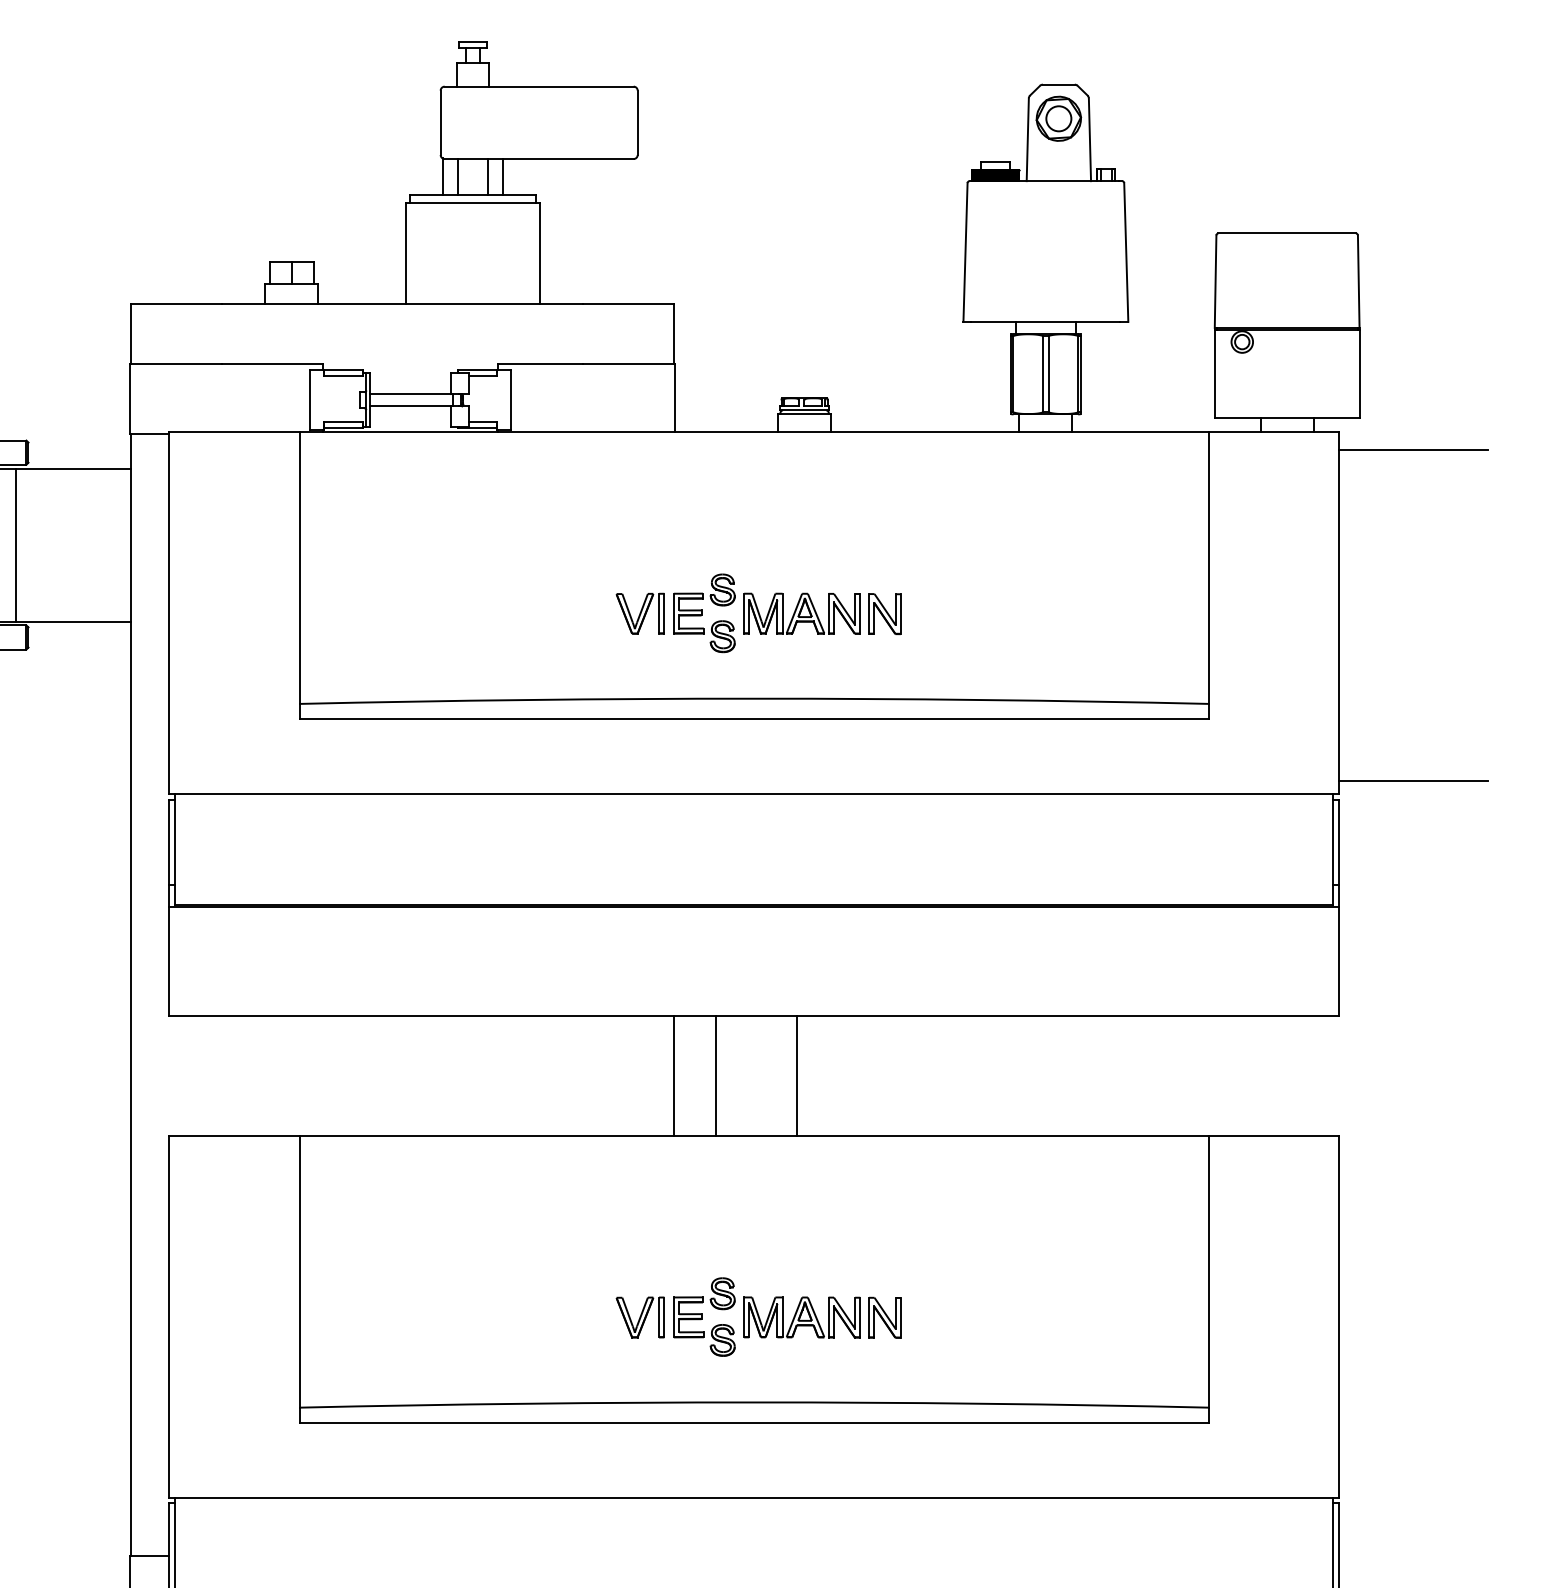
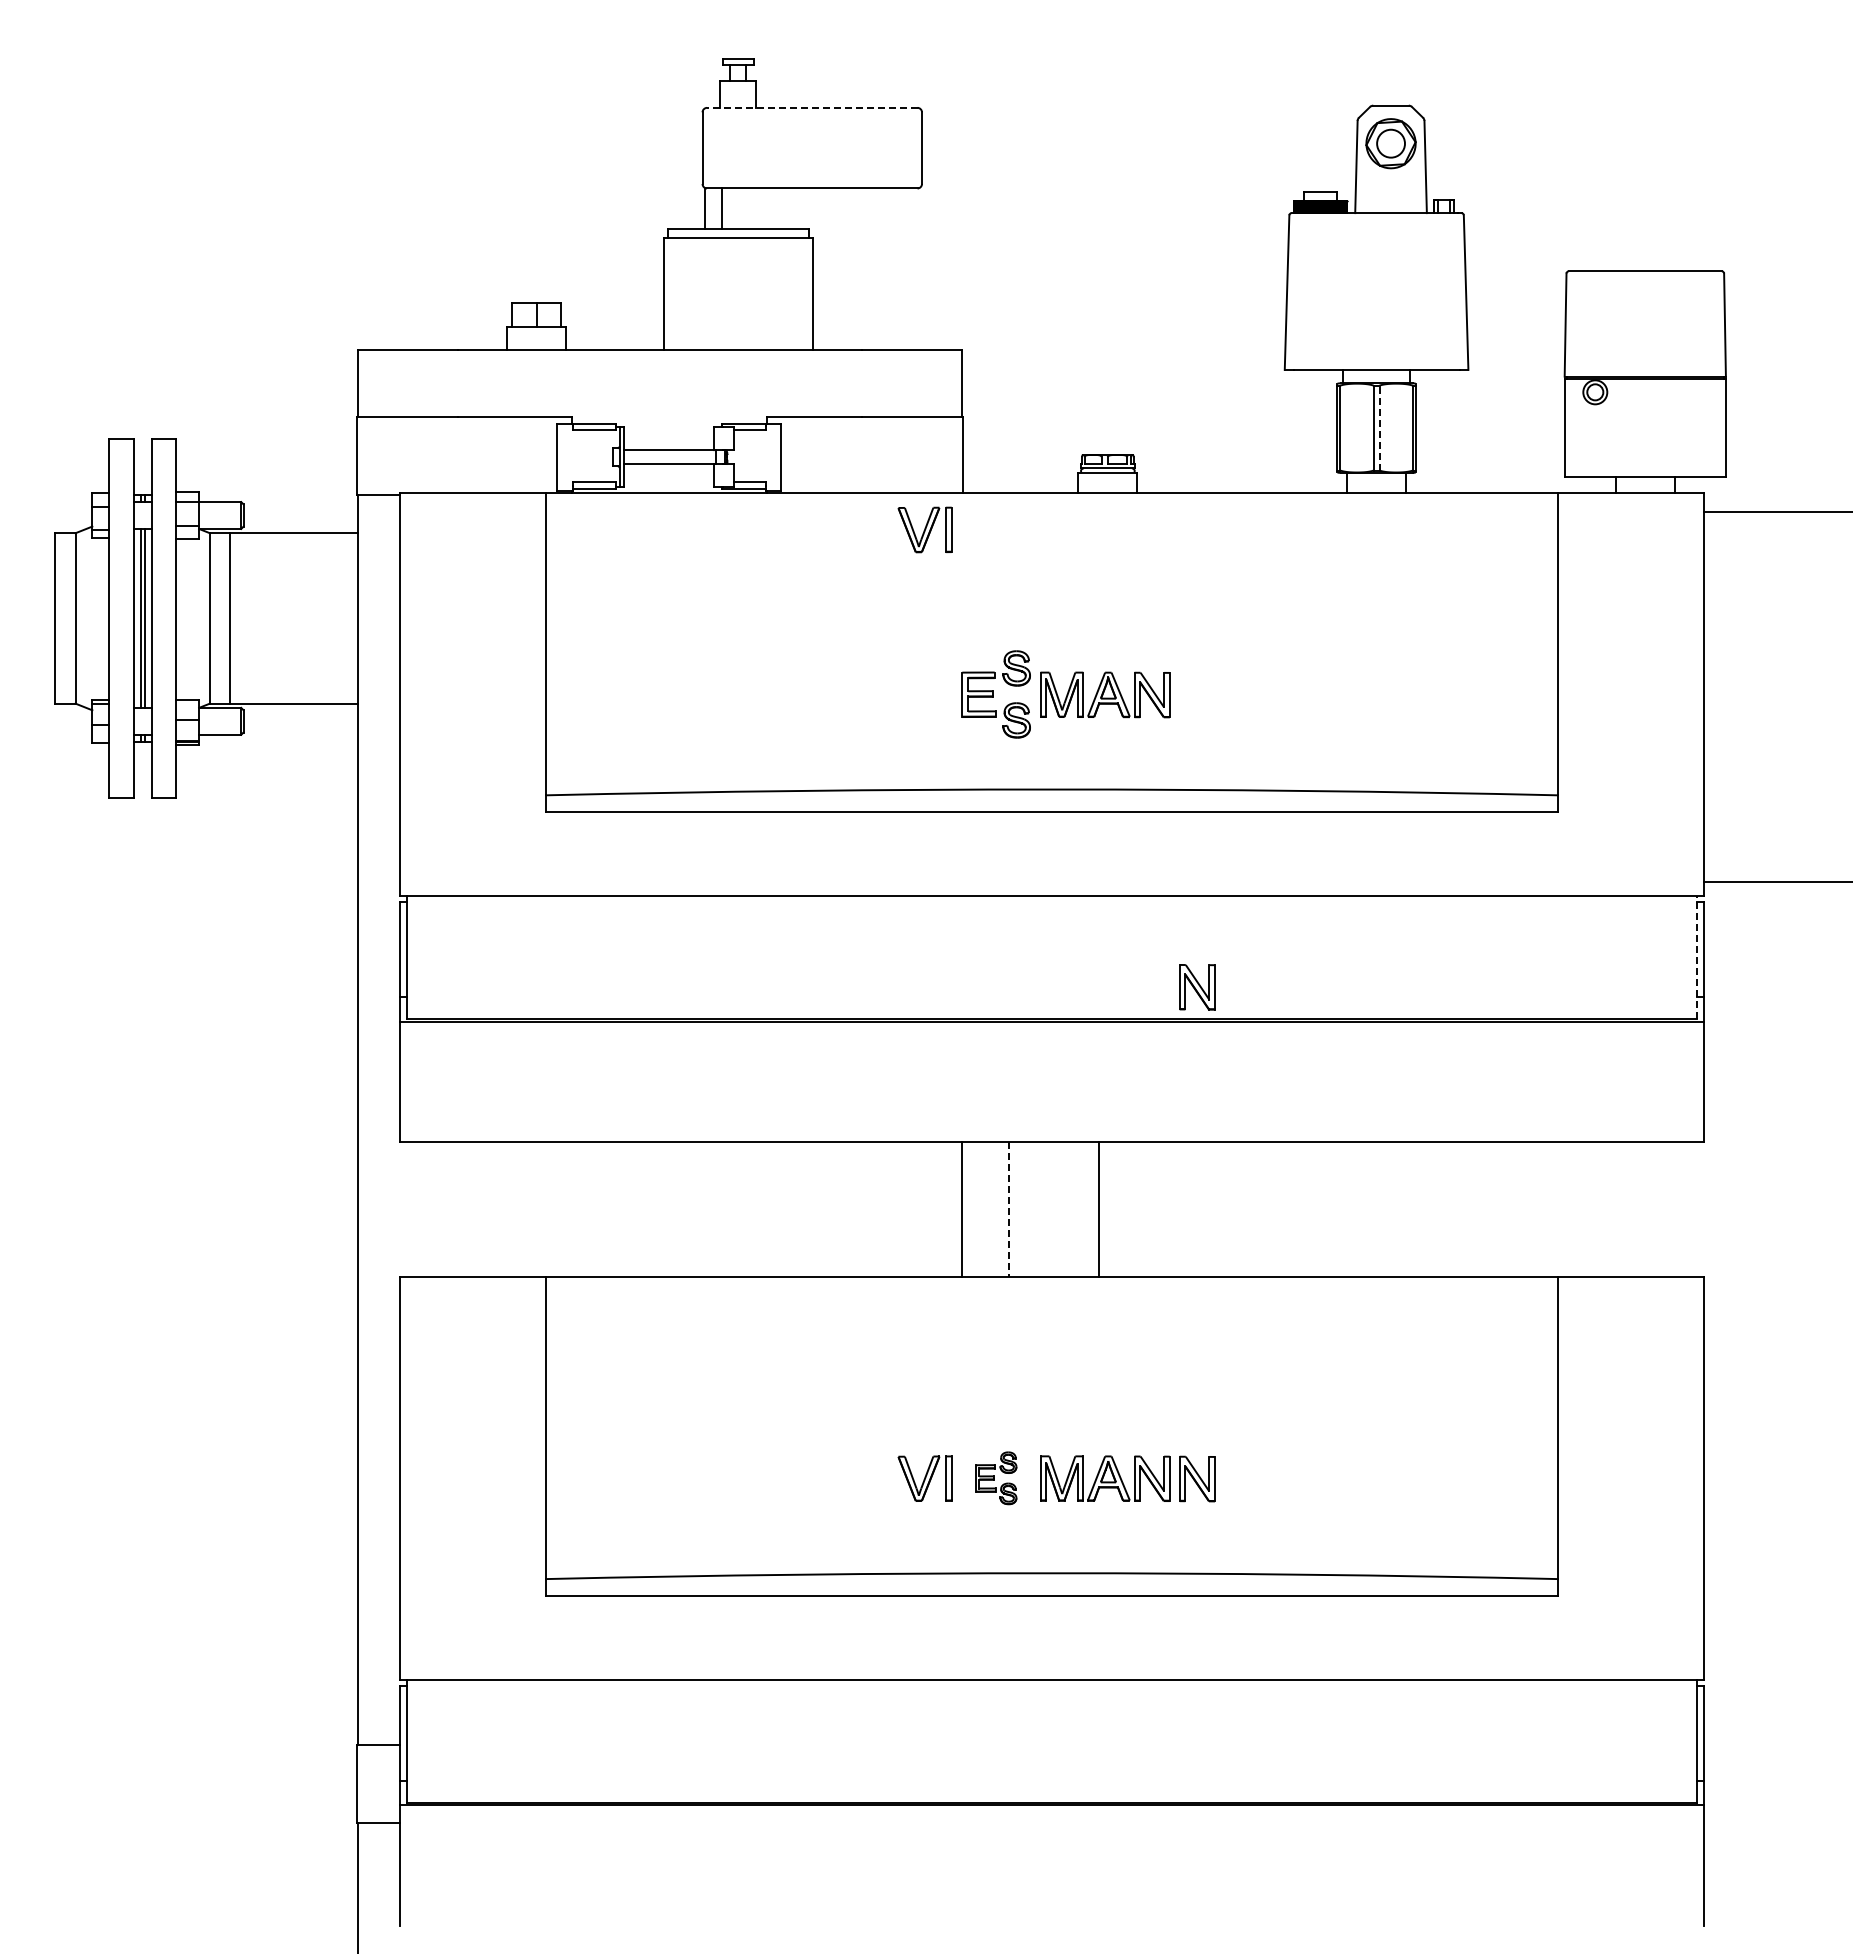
line: (538, 86) -> (811, 107), solid -> dashed
line: (488, 177) -> (755, 208), removed
line: (503, 177) -> (772, 208), removed
line: (1048, 373) -> (1379, 427), solid -> dashed
part: (639, 613) -> (924, 529), moved
part: (885, 614) -> (1197, 987), moved
line: (1333, 849) -> (1696, 957), solid -> dashed
line: (716, 1076) -> (1009, 1210), solid -> dashed
part: (703, 1317) -> (995, 1478), size x0.6

